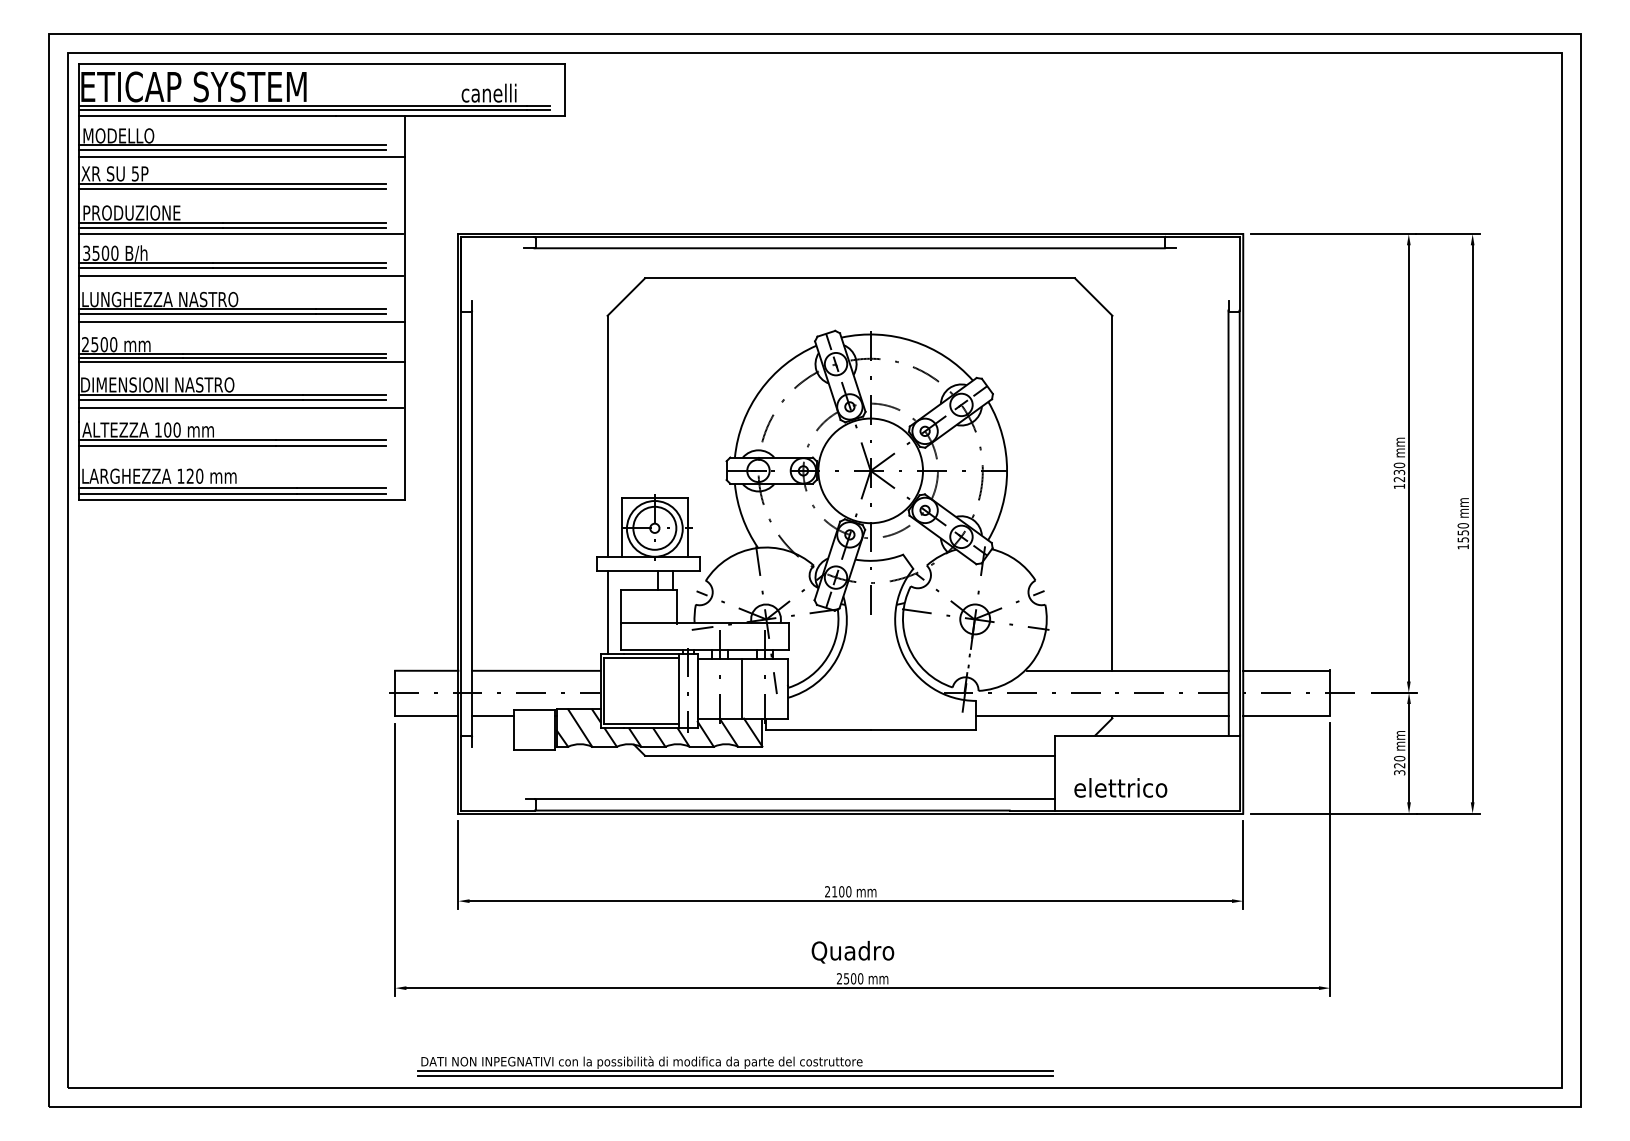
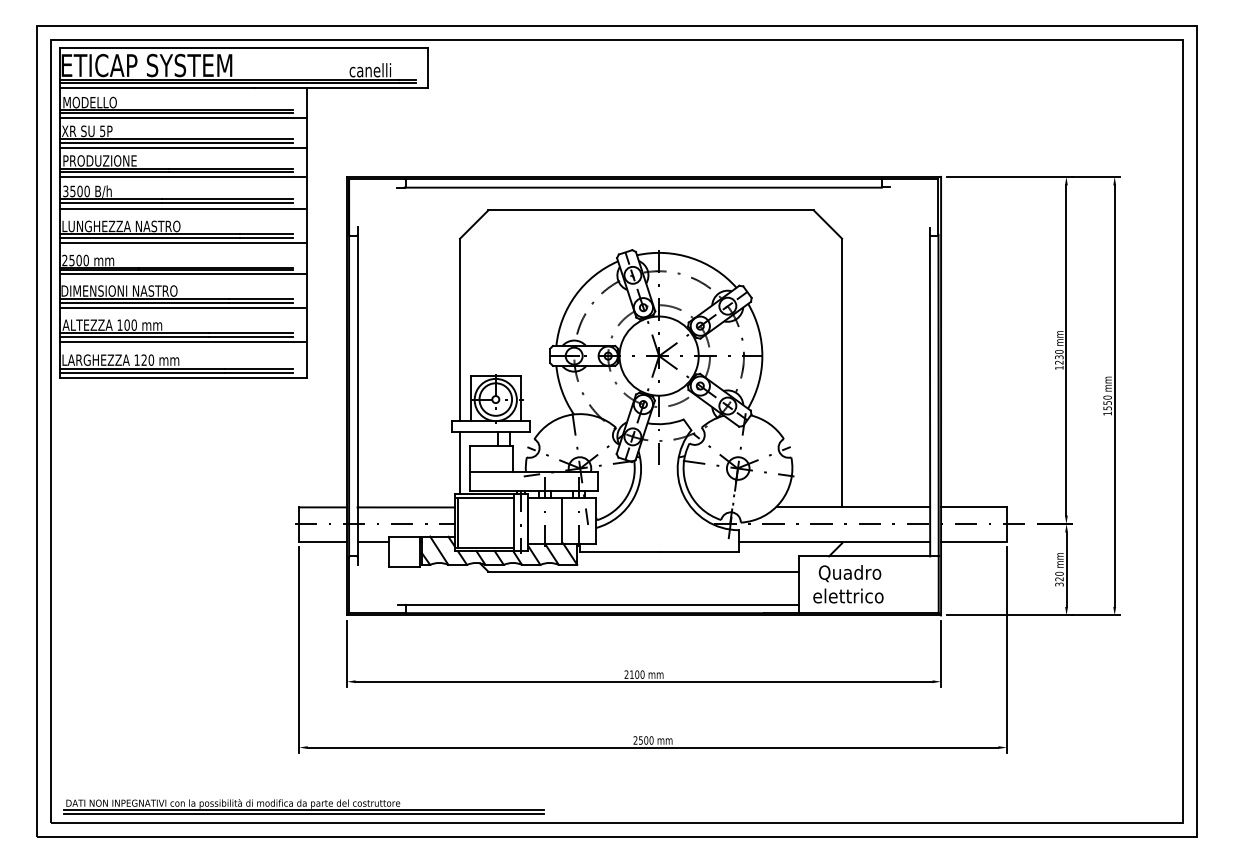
line: (241, 195) -> (182, 147), added
line: (240, 451) -> (182, 341), added
text: (852, 952) -> (849, 573), moved
part: (735, 1066) -> (304, 806), moved

